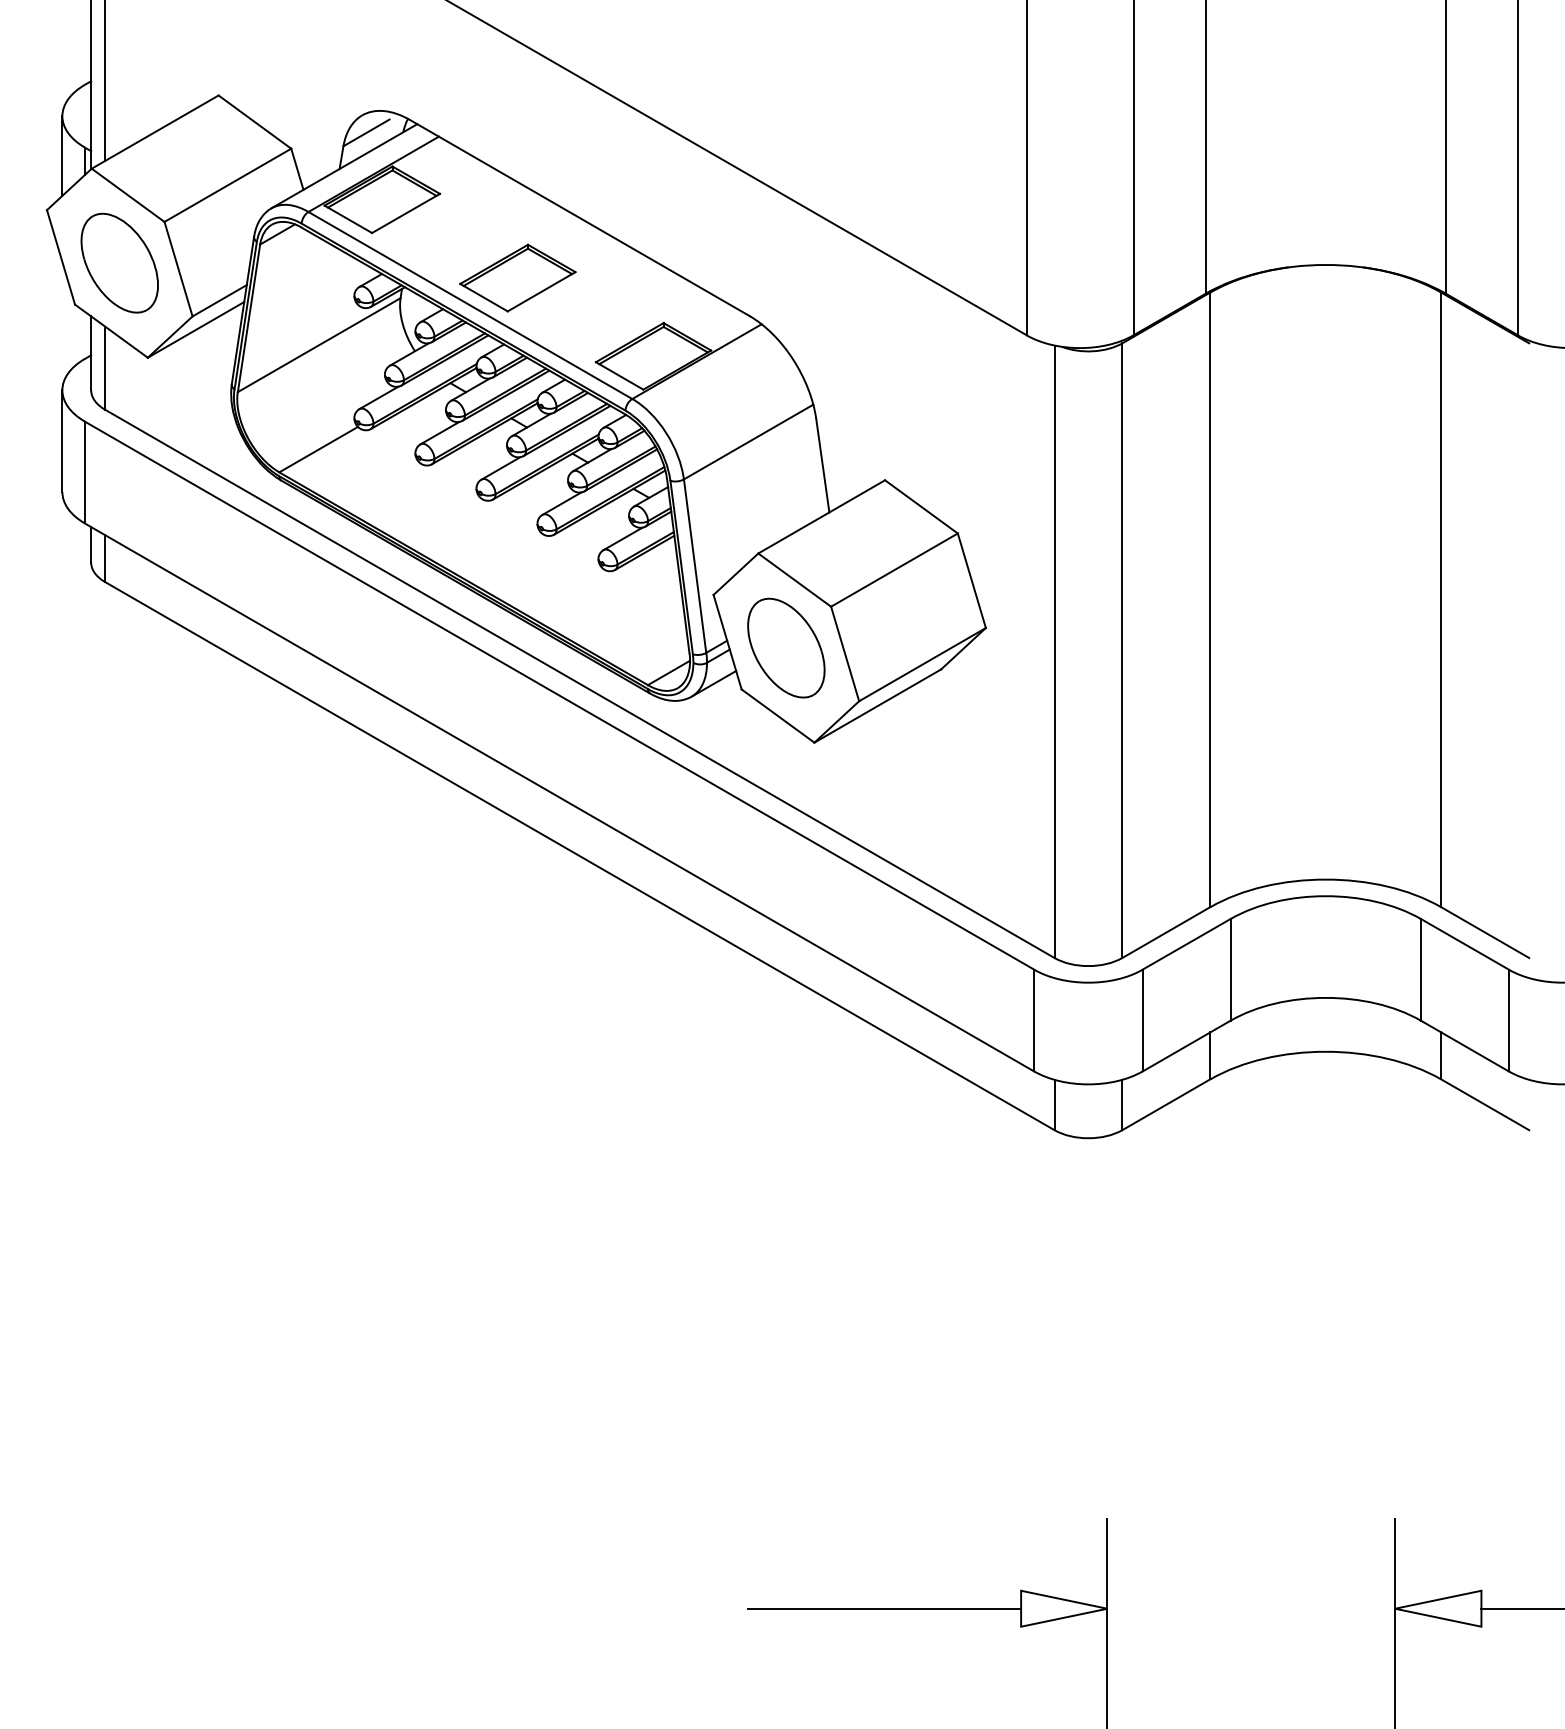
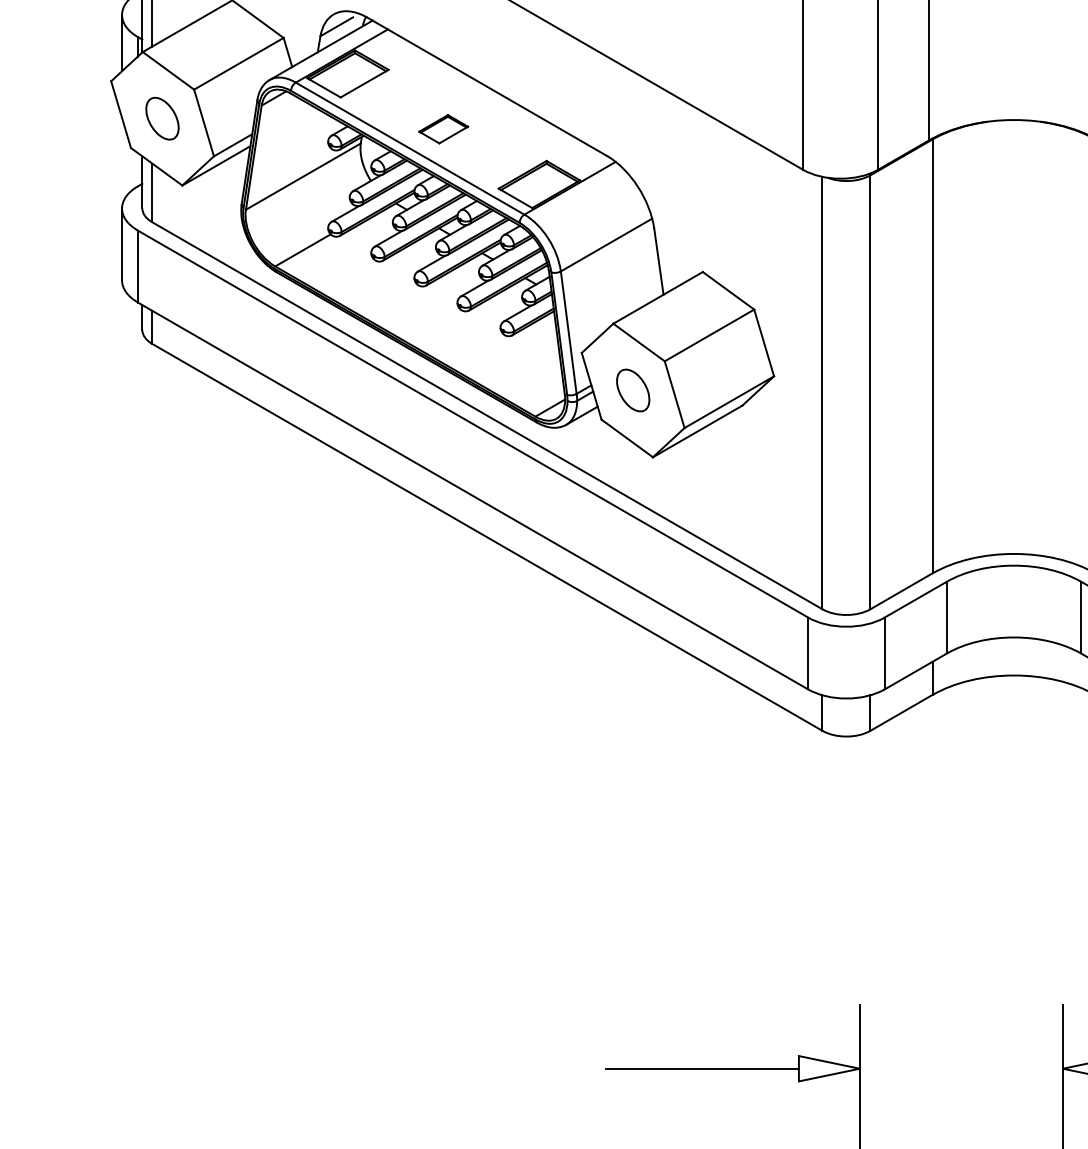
part: (119, 262) -> (162, 118), size x0.6
part: (517, 277) -> (443, 128), size x0.6
part: (786, 647) -> (633, 390), size x0.6

